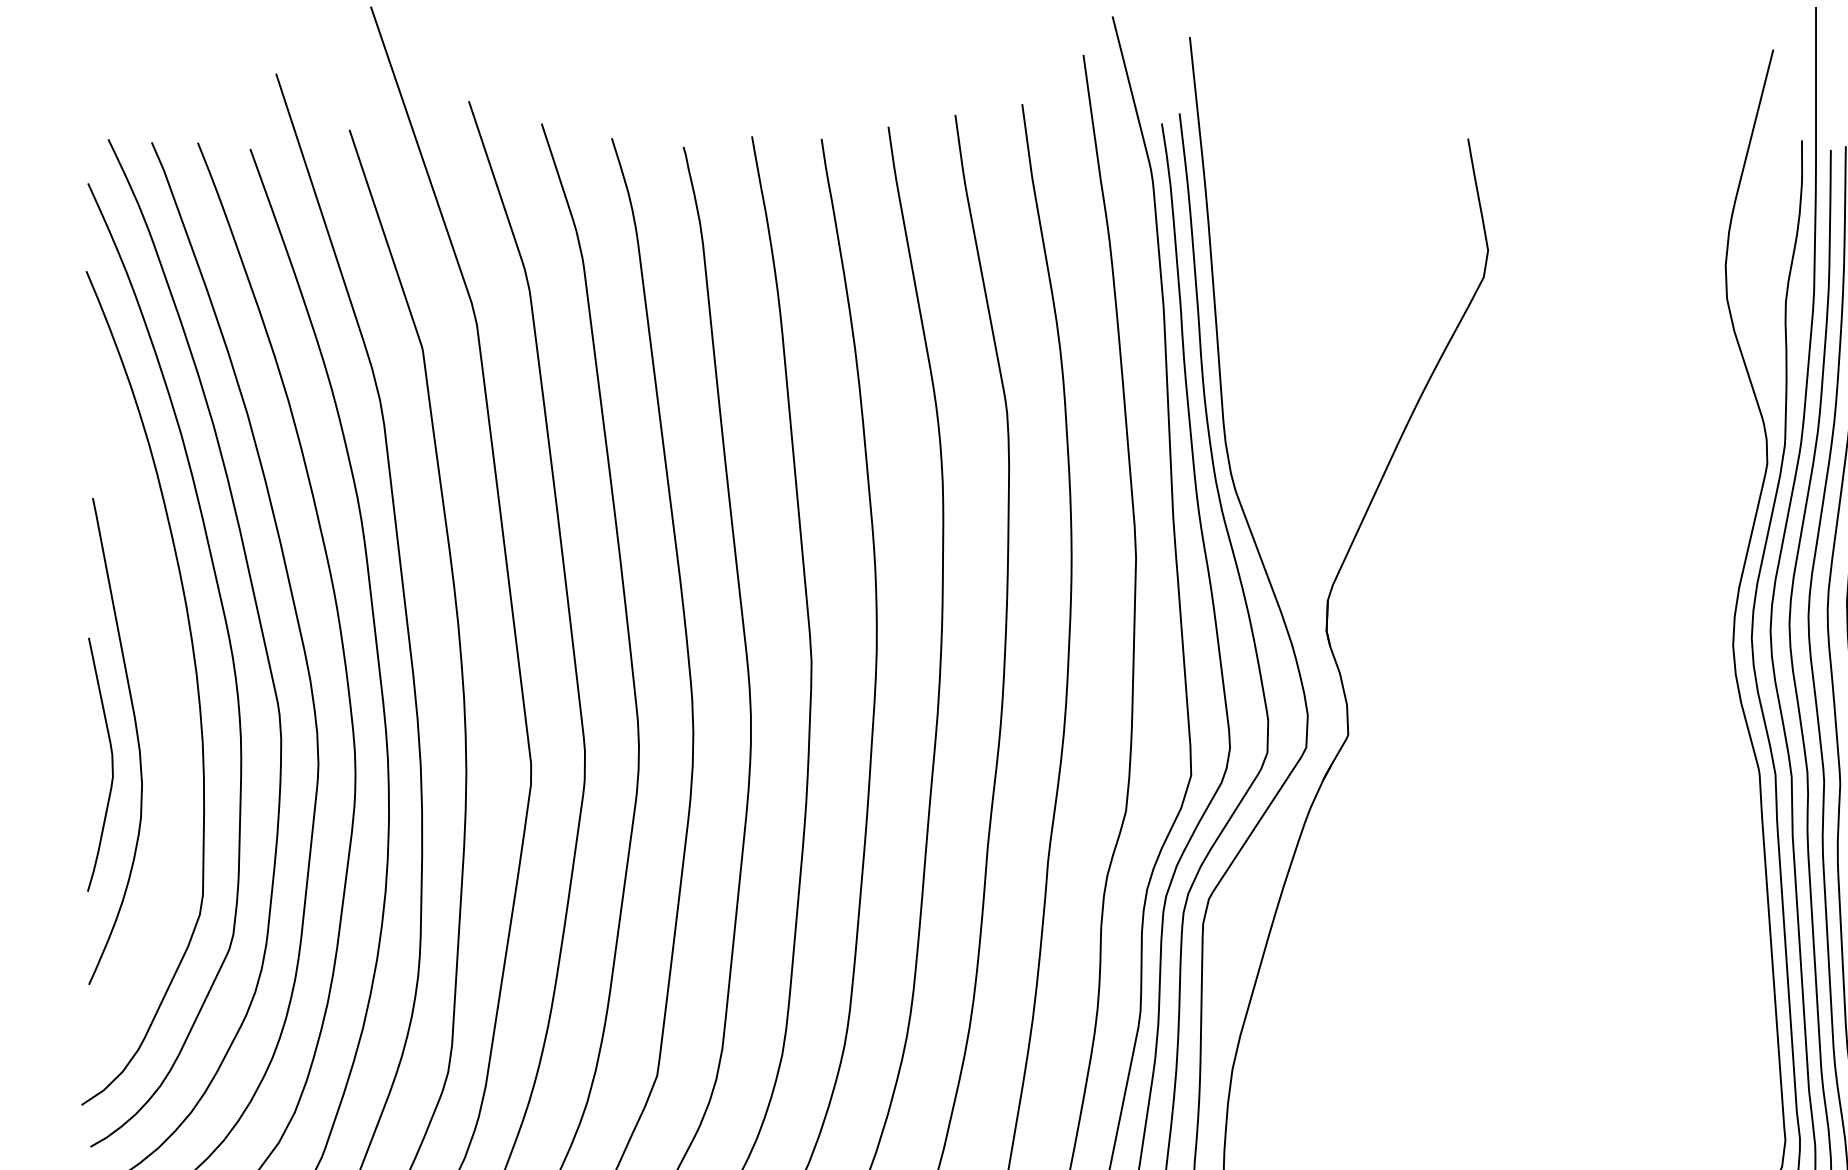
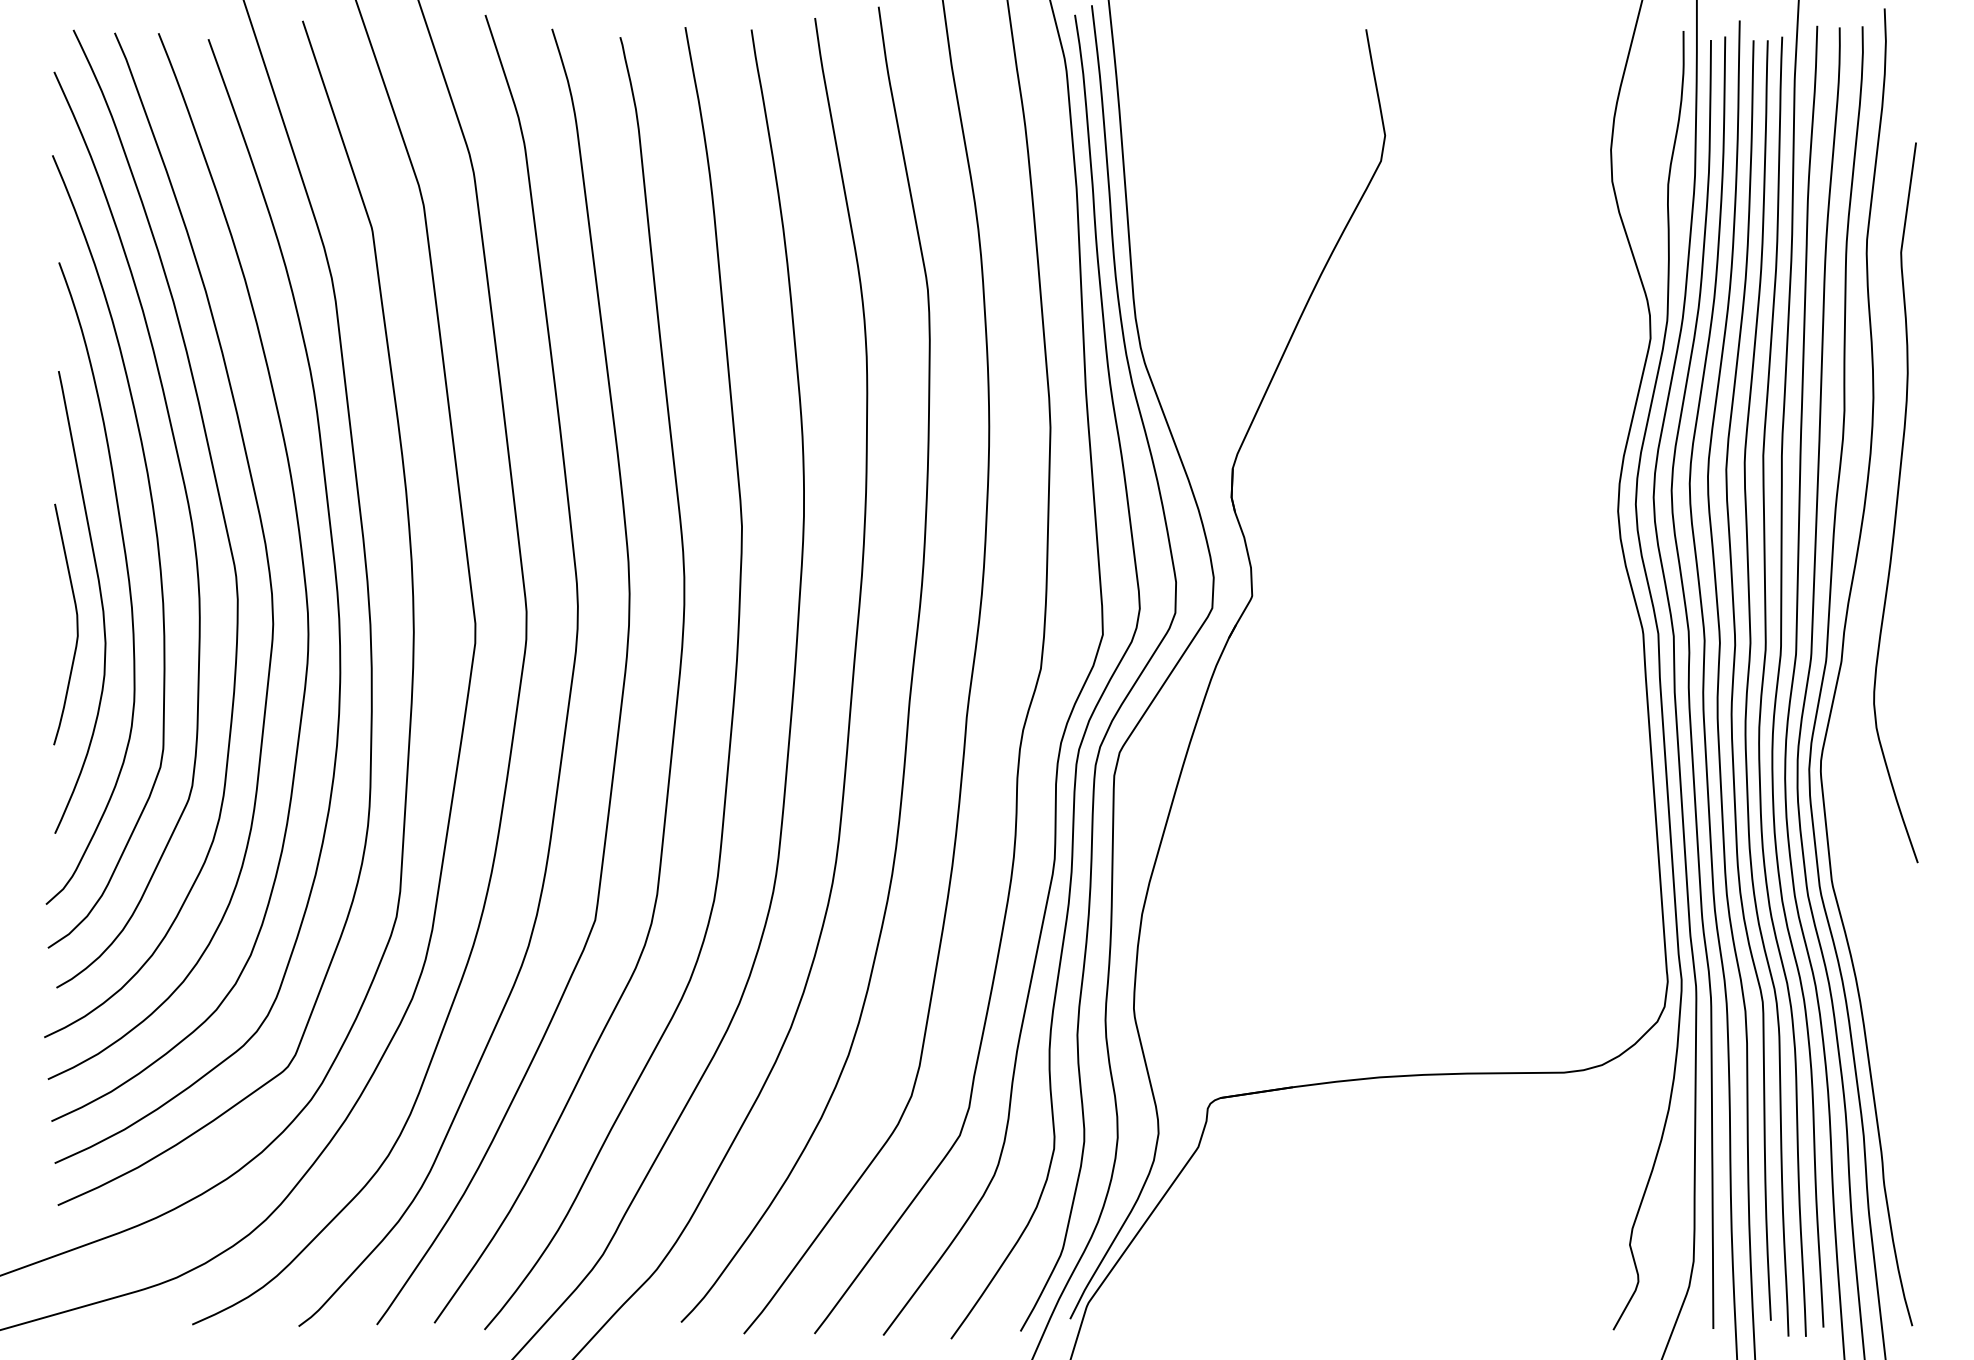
curve: (165, 716) -> (127, 578), added

